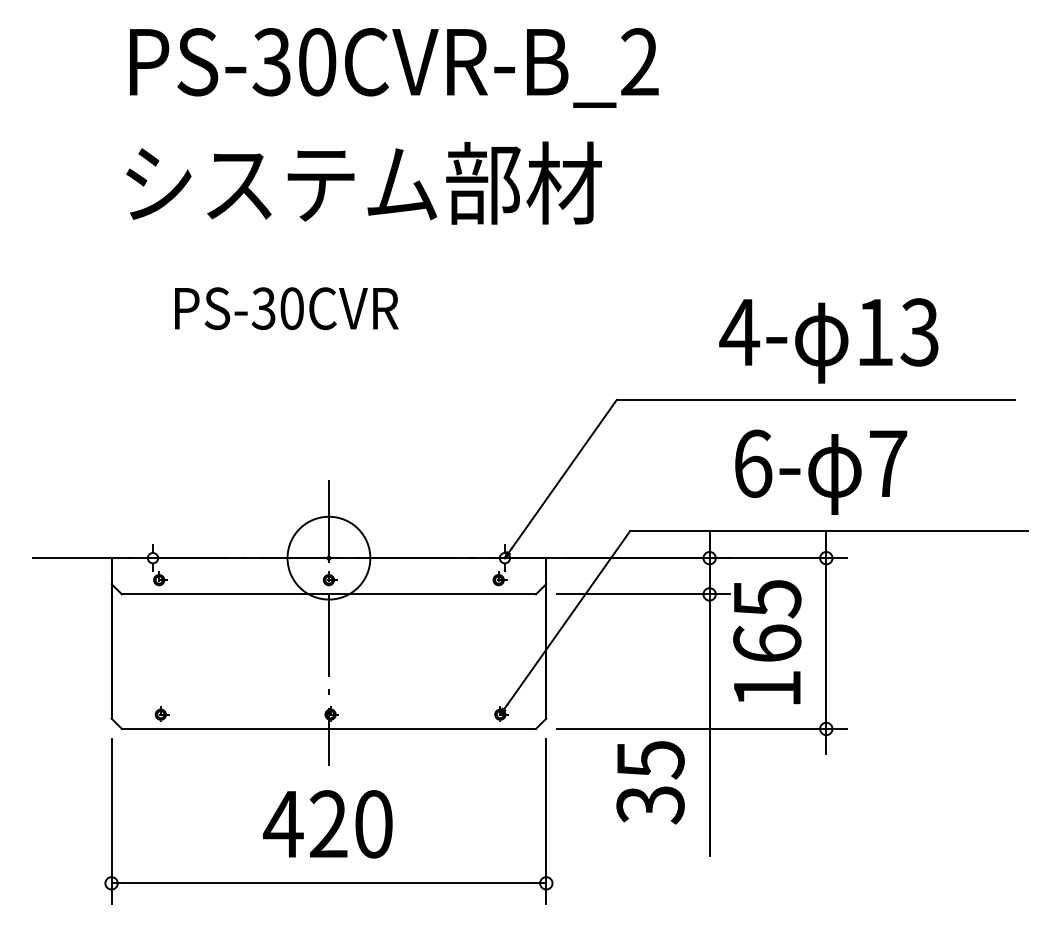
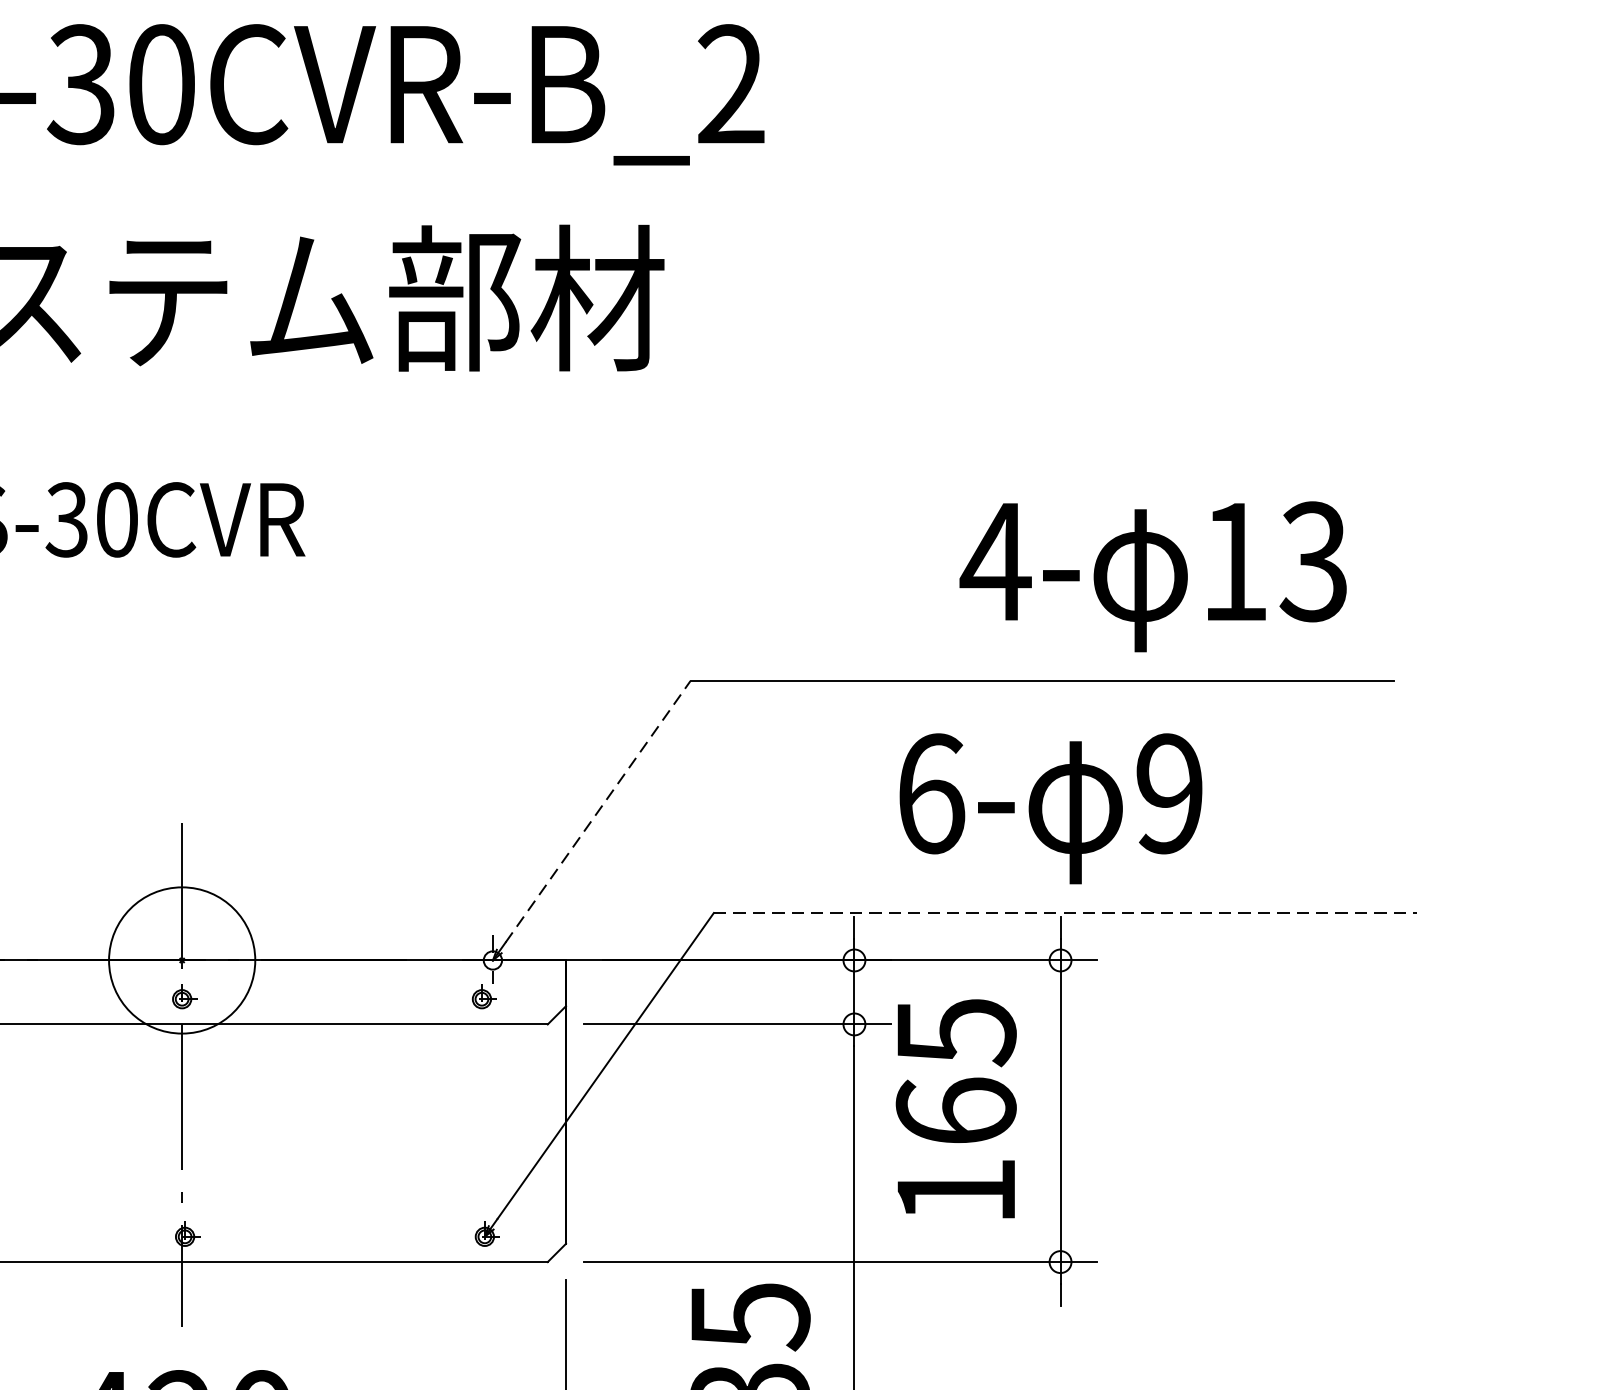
text: (828, 340) -> (1152, 576), moved
text: (888, 463) -> (1170, 793), 7 -> 9
line: (564, 473) -> (598, 810), solid -> dashed
line: (829, 531) -> (1066, 913), solid -> dashed

